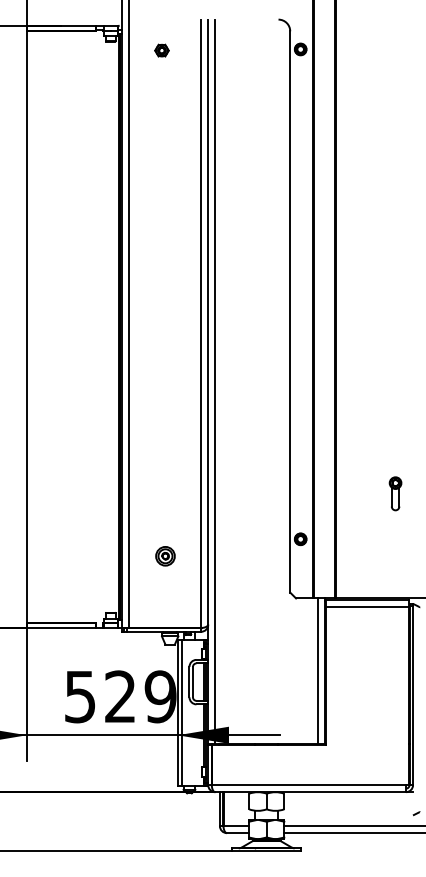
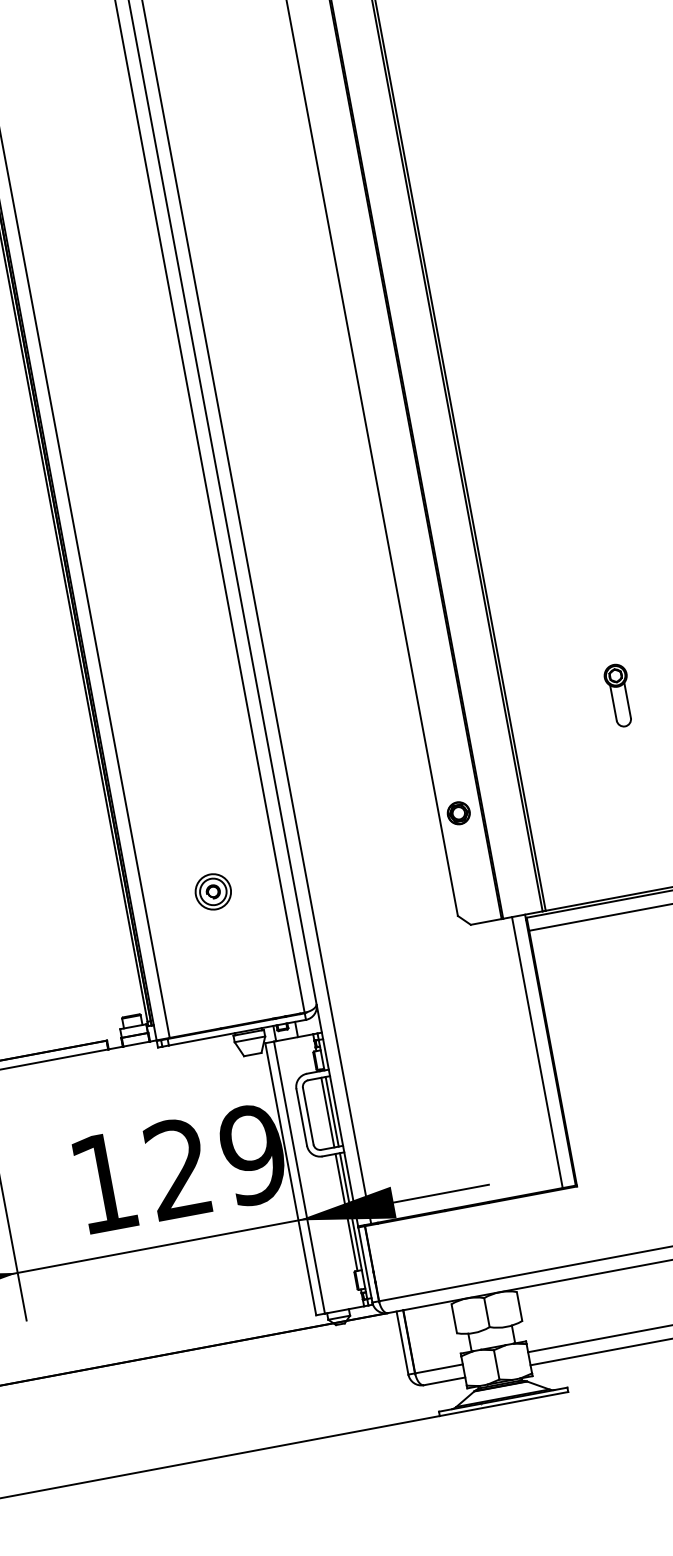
text: (79, 697) -> (102, 1184), 529 -> 129

